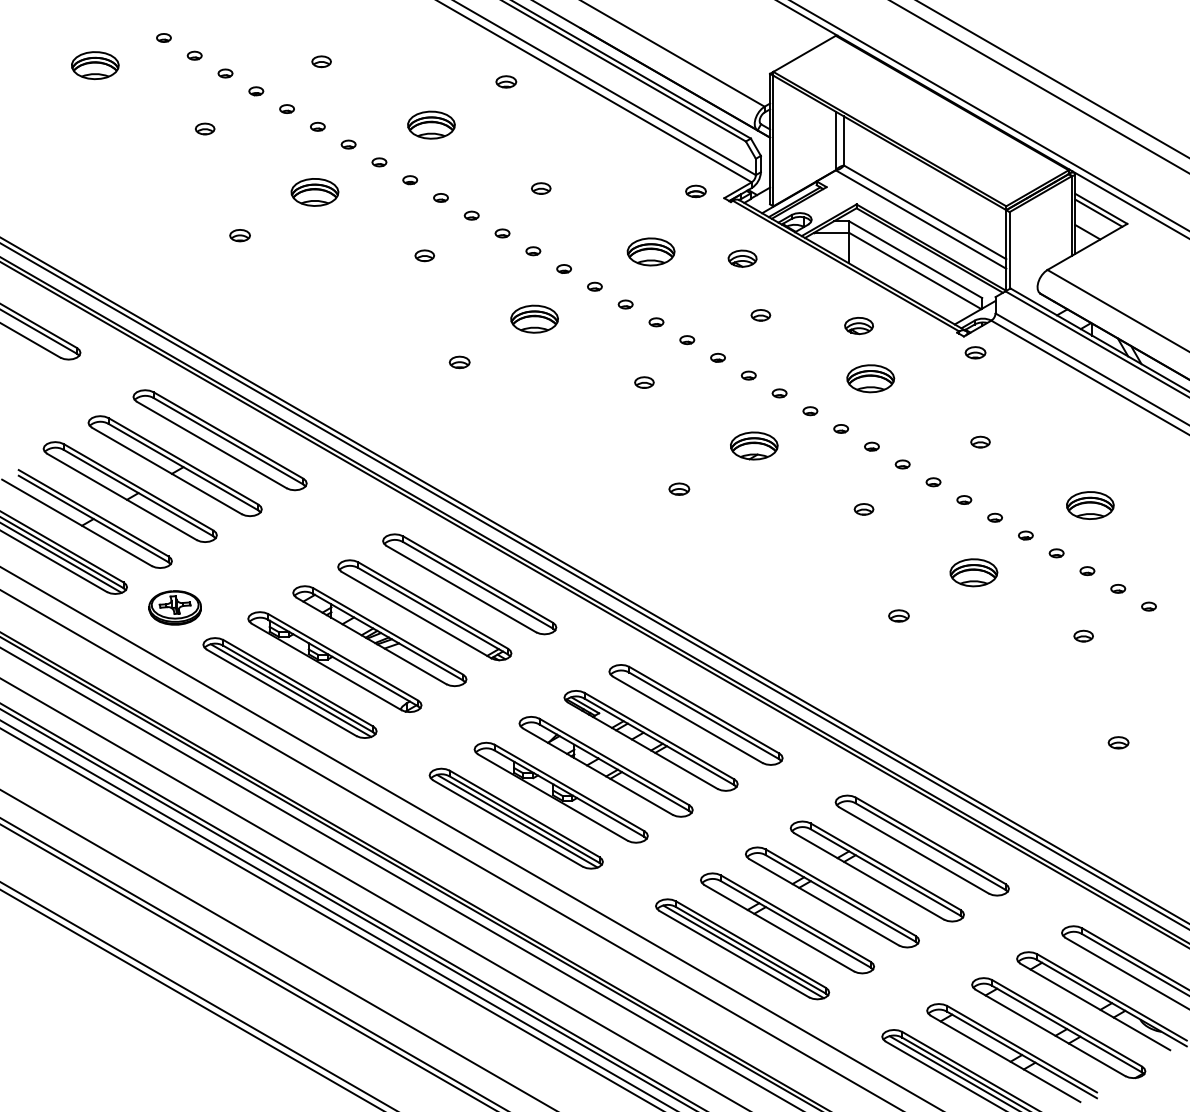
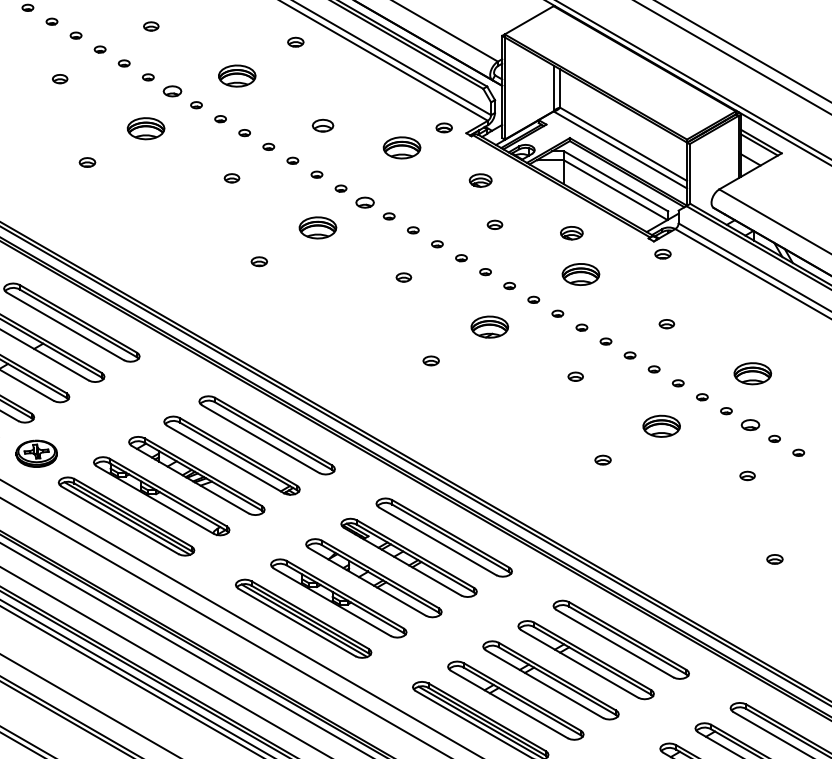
part: (348, 144) -> (172, 91), size x1.6
part: (541, 188) -> (323, 125), size x1.4
part: (650, 251) -> (401, 147), moved
part: (594, 286) -> (364, 202), size x1.6
part: (1087, 570) -> (750, 424), size x1.6

